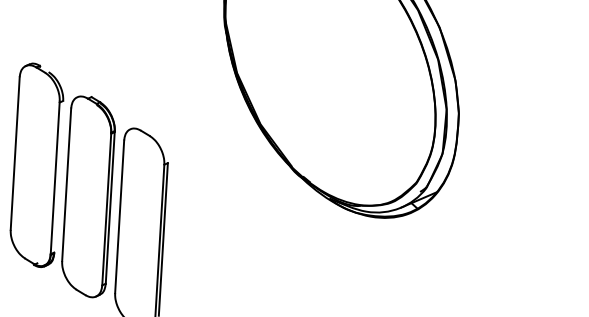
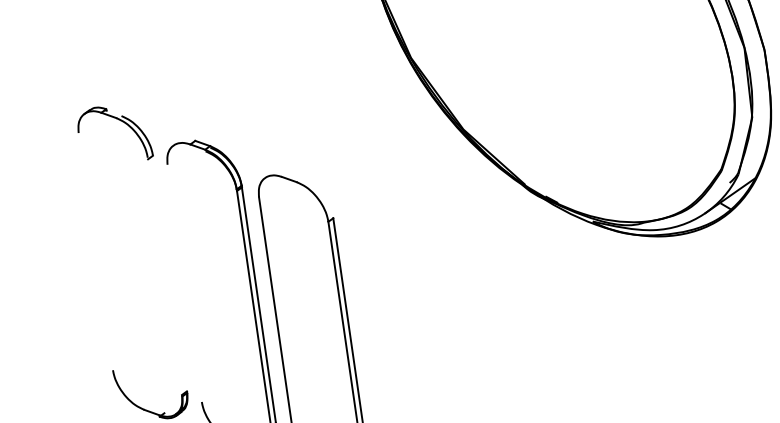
line: (14, 153) -> (94, 251), removed
line: (54, 177) -> (163, 276), removed
line: (66, 184) -> (184, 283), removed

